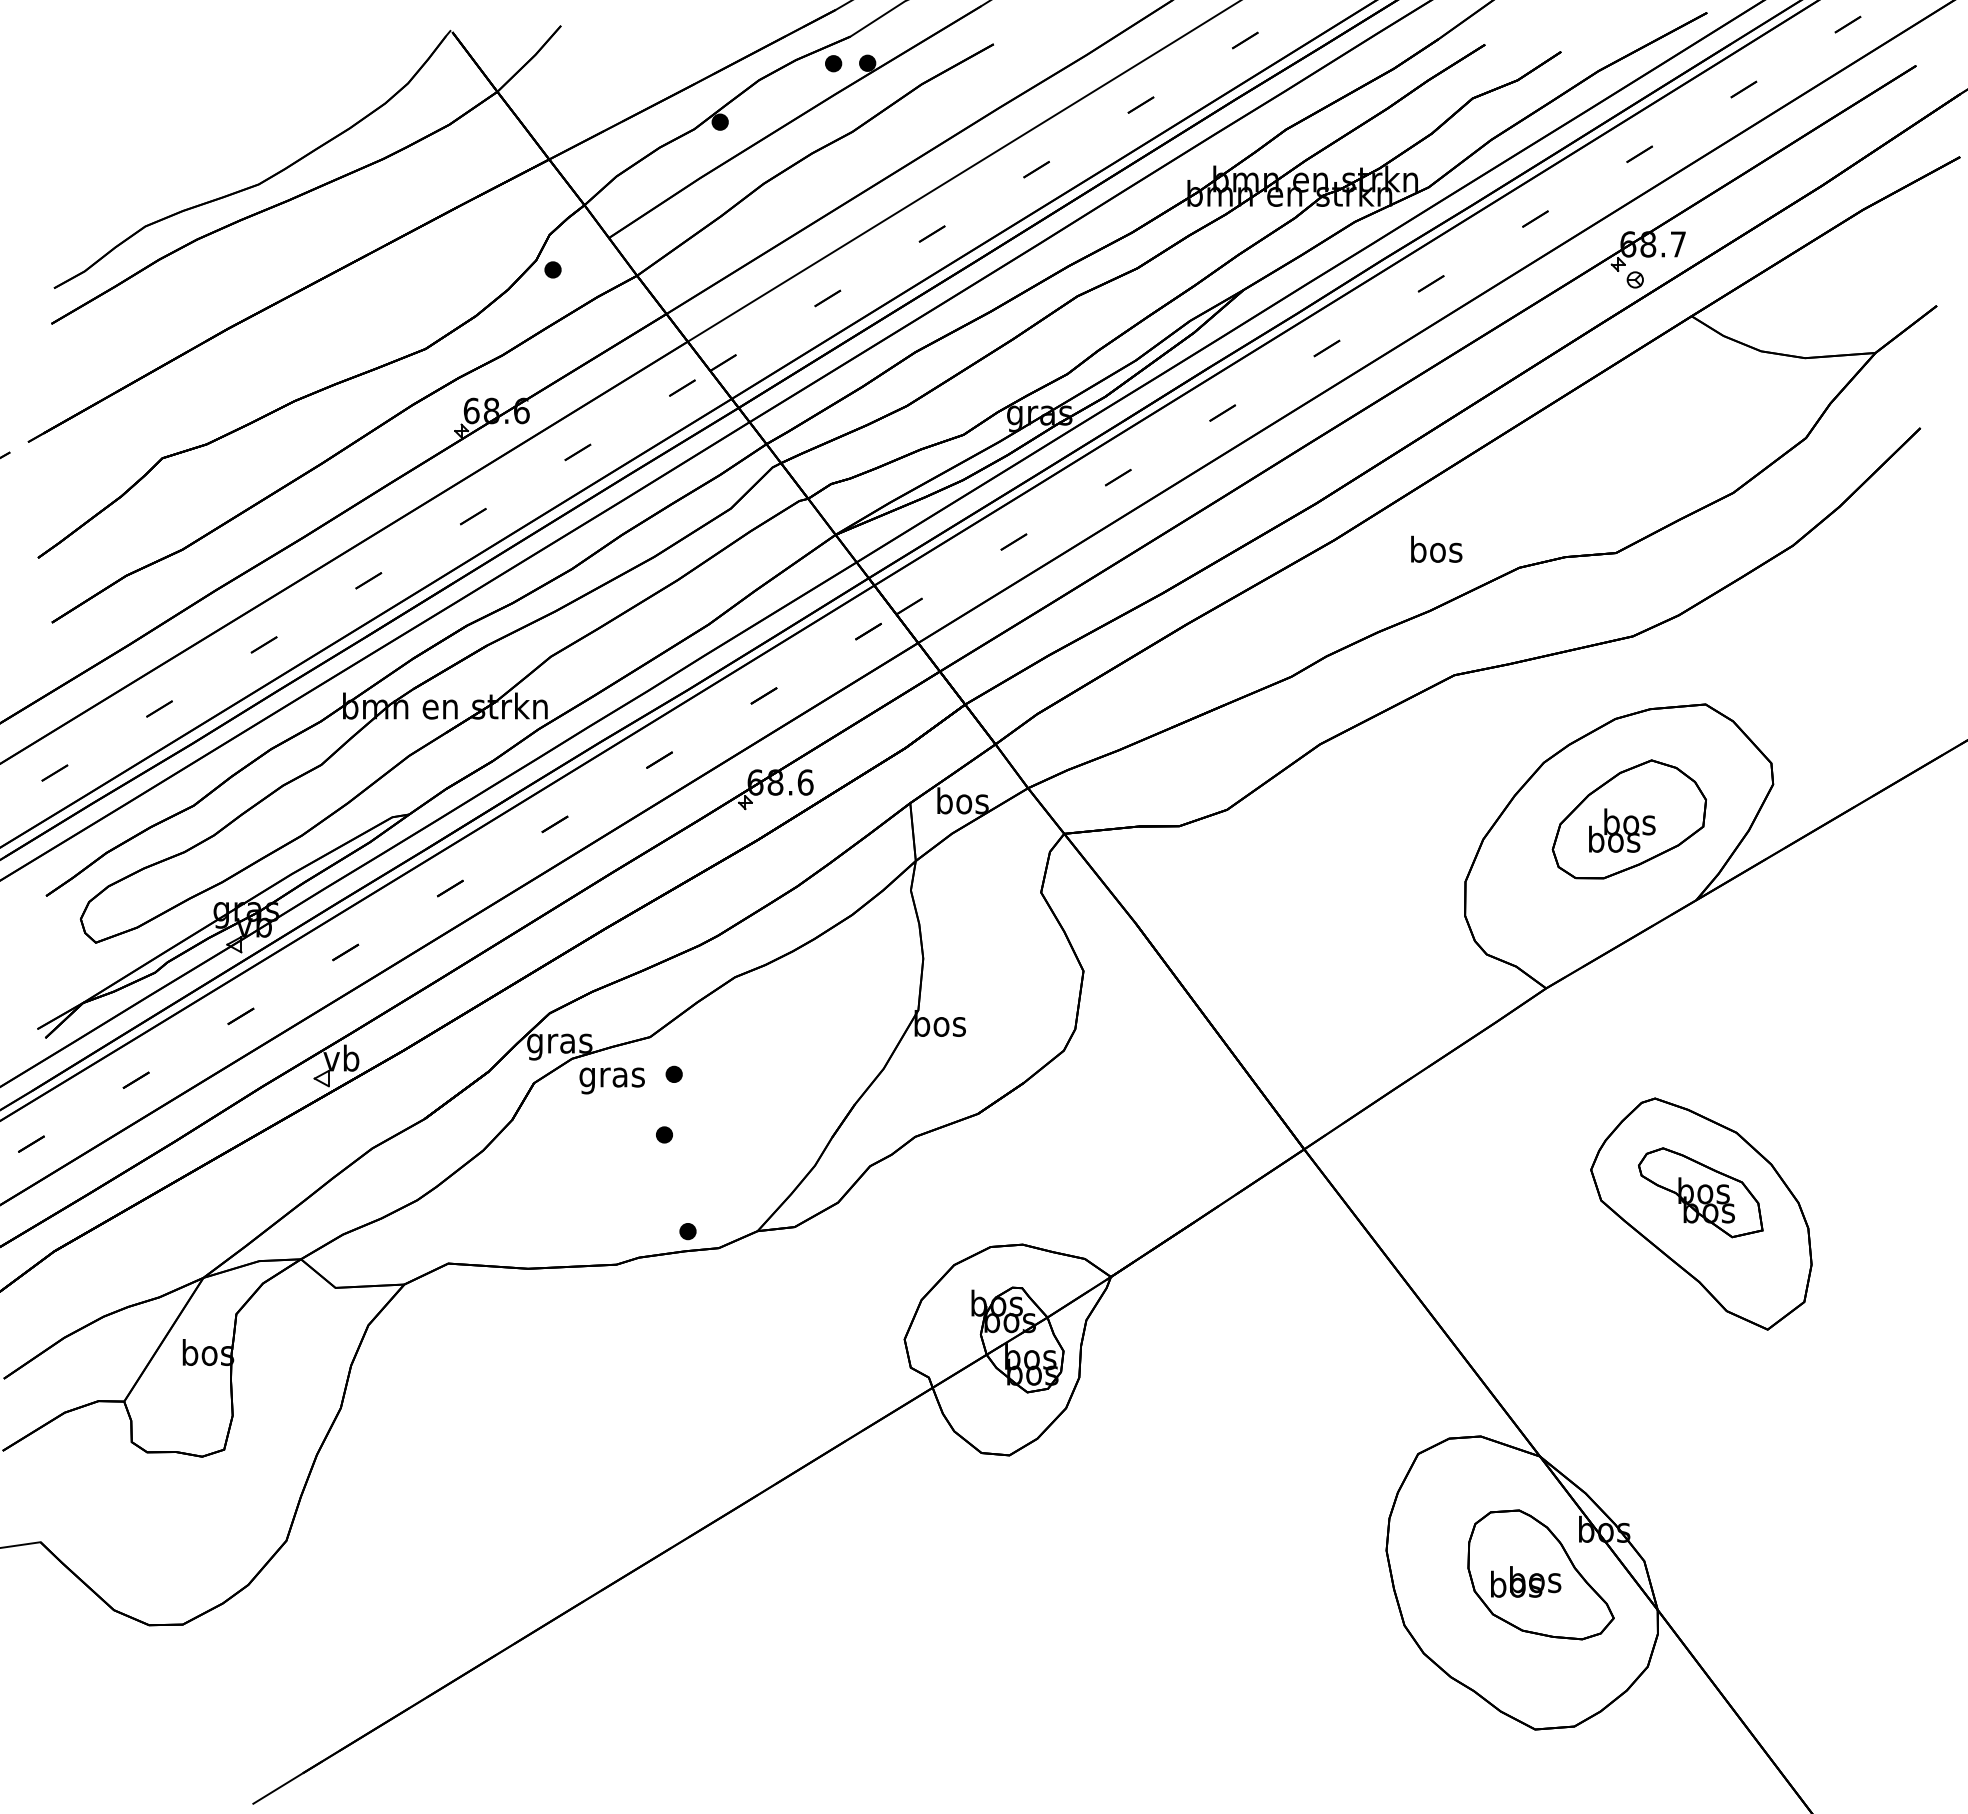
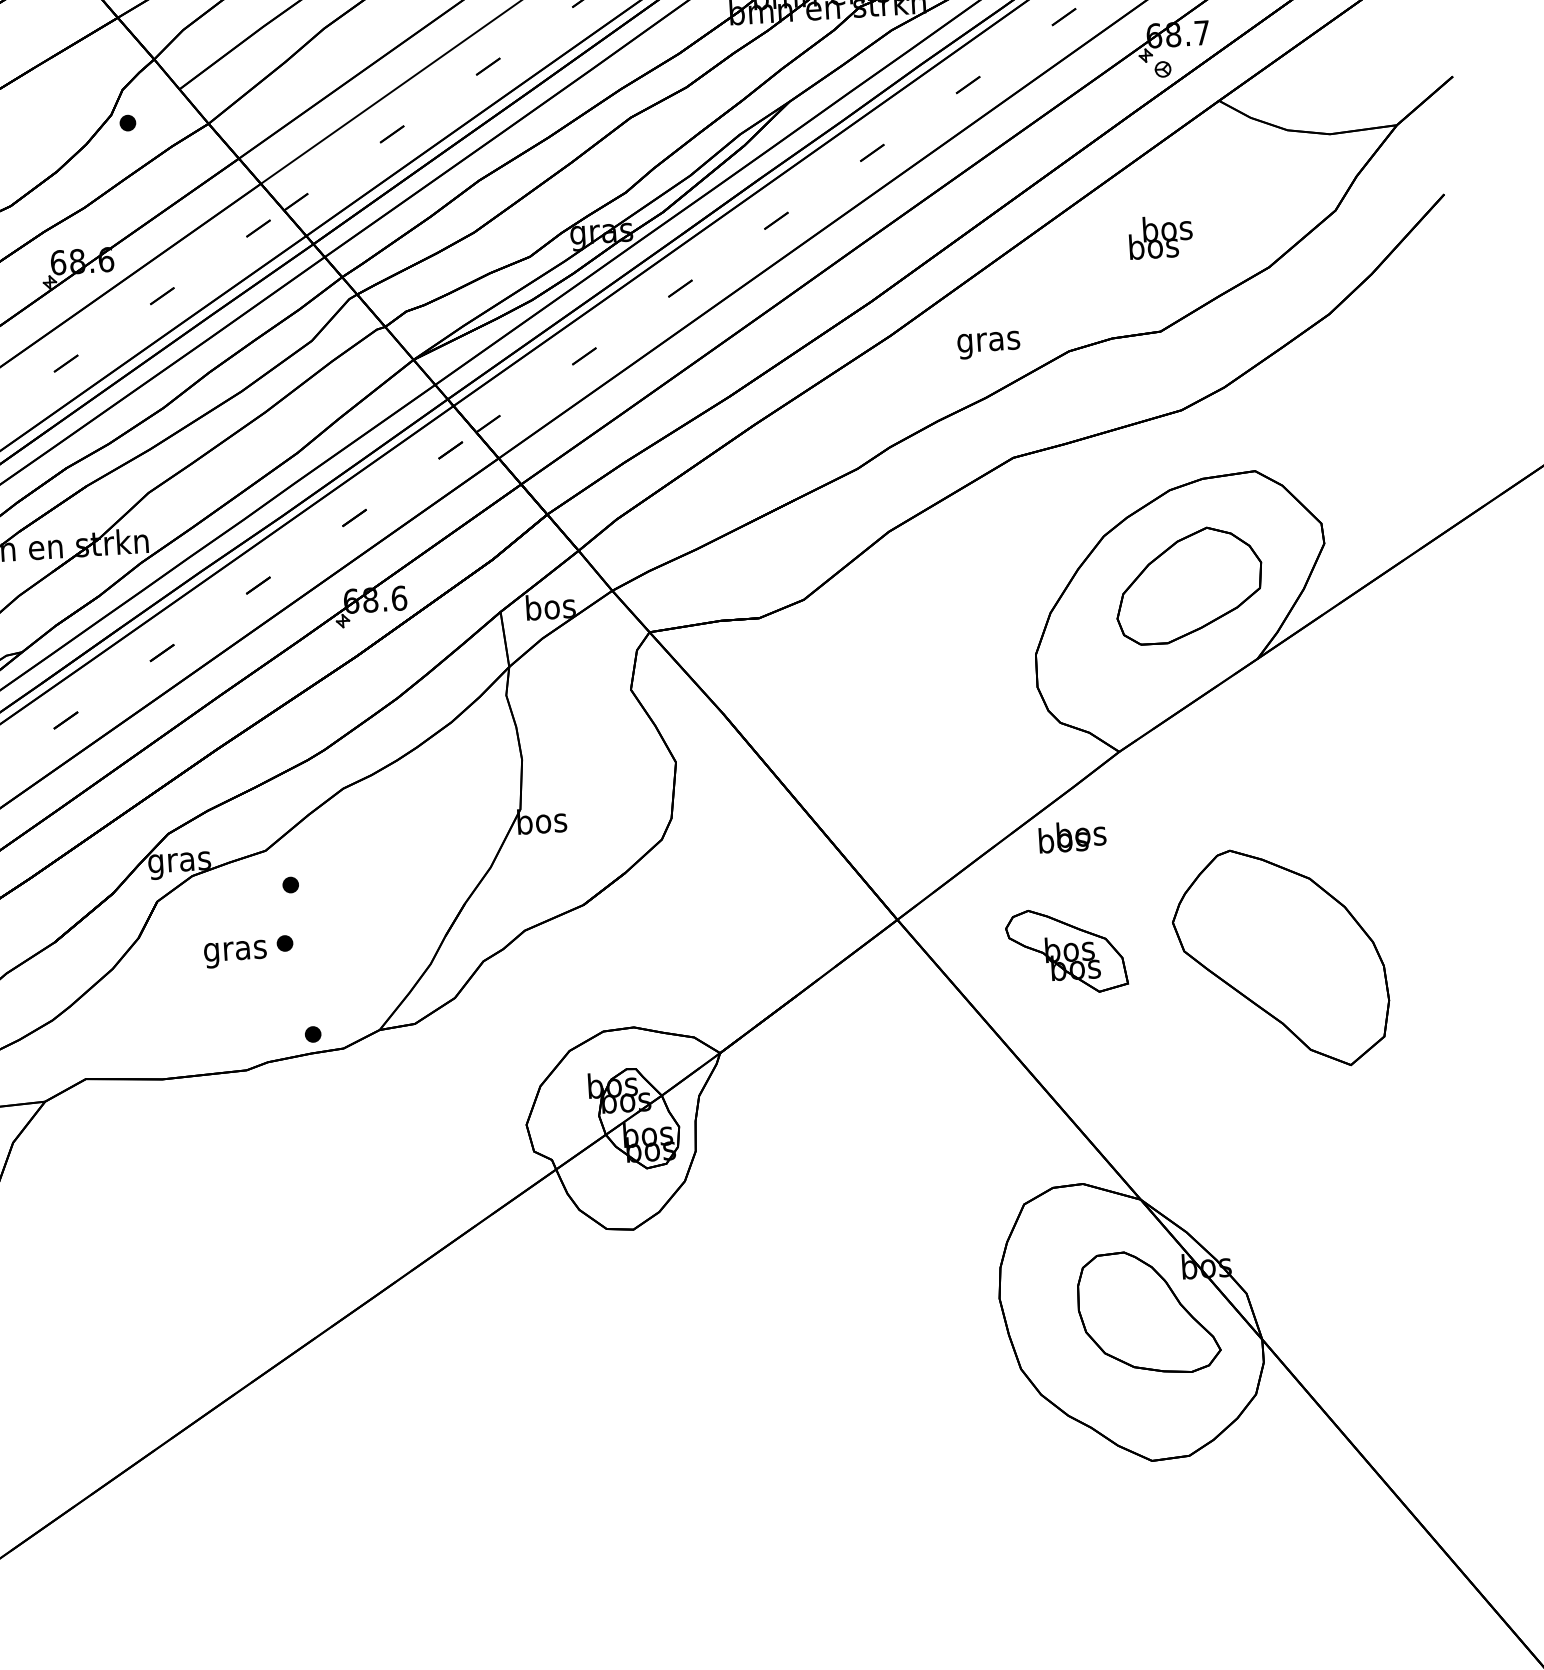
text: (1435, 552) -> (988, 341), bos -> gras
text: (1622, 830) -> (1161, 237), moved
text: (611, 1080) -> (234, 953), moved
part: (1700, 1192) -> (1066, 950), moved
text: (1526, 1581) -> (1072, 836), moved

